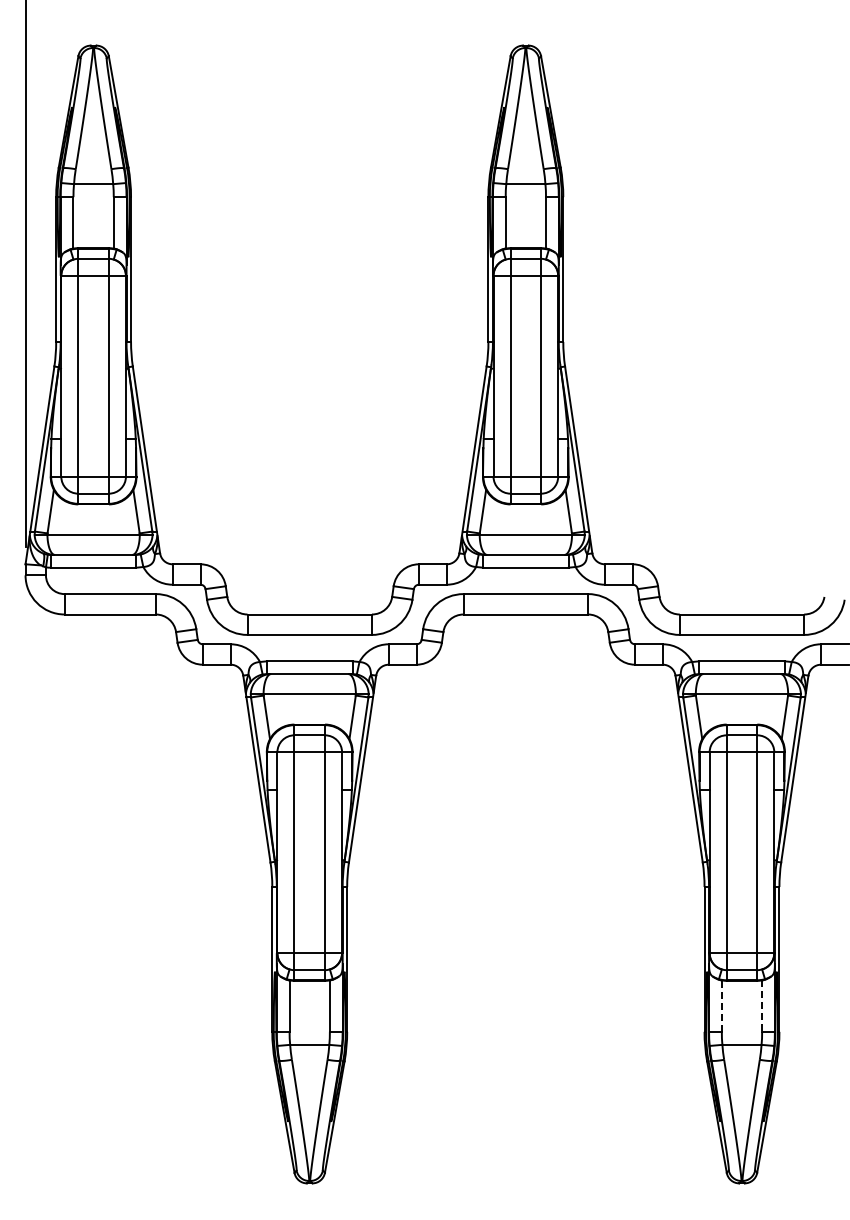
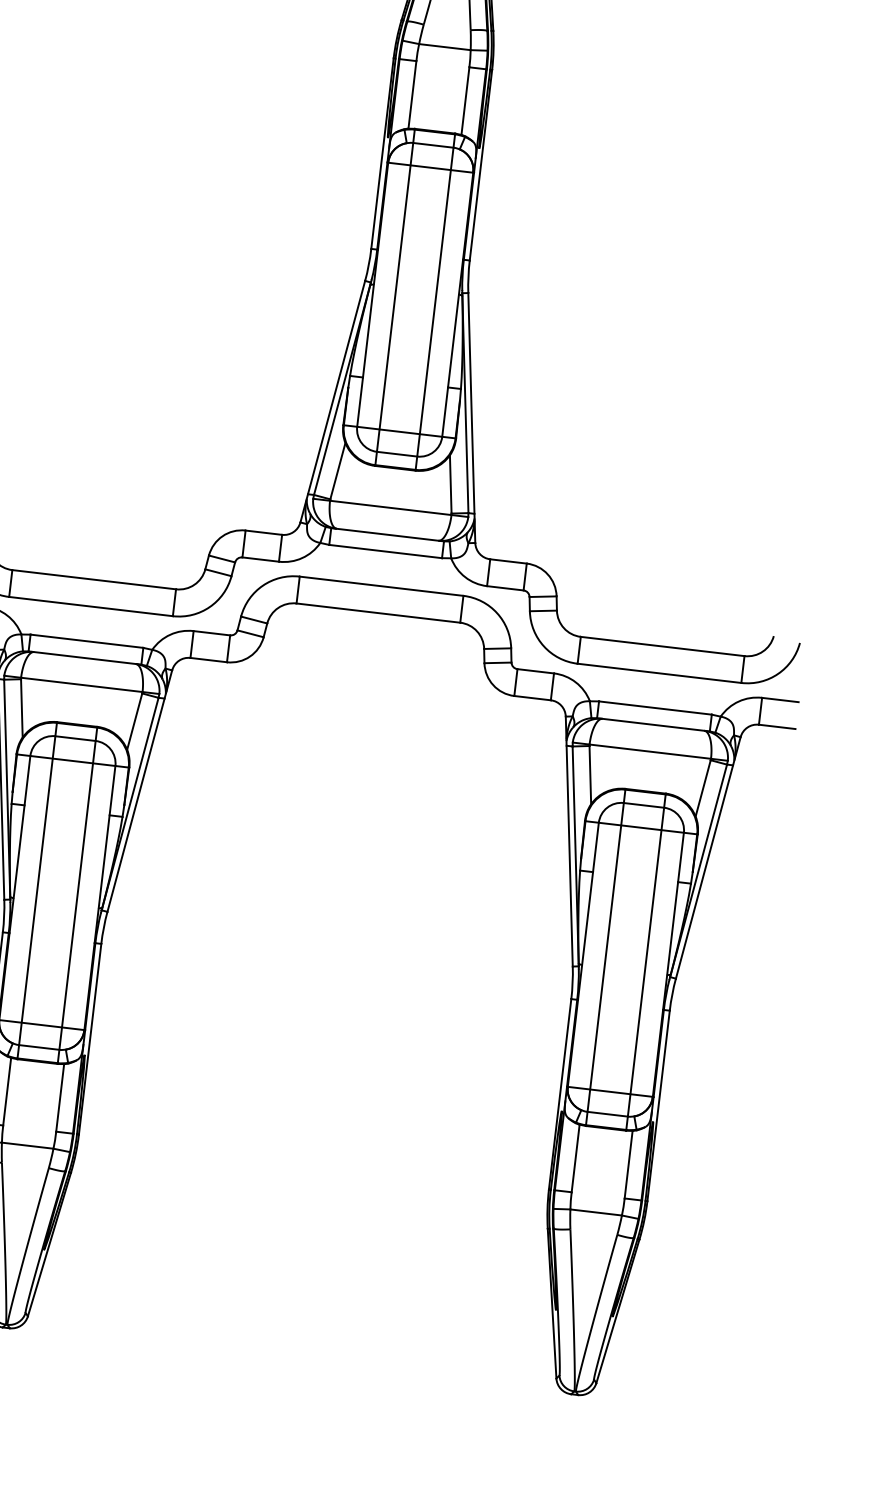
line: (721, 1006) -> (575, 1158), dashed -> solid
line: (762, 1006) -> (629, 1165), dashed -> solid

